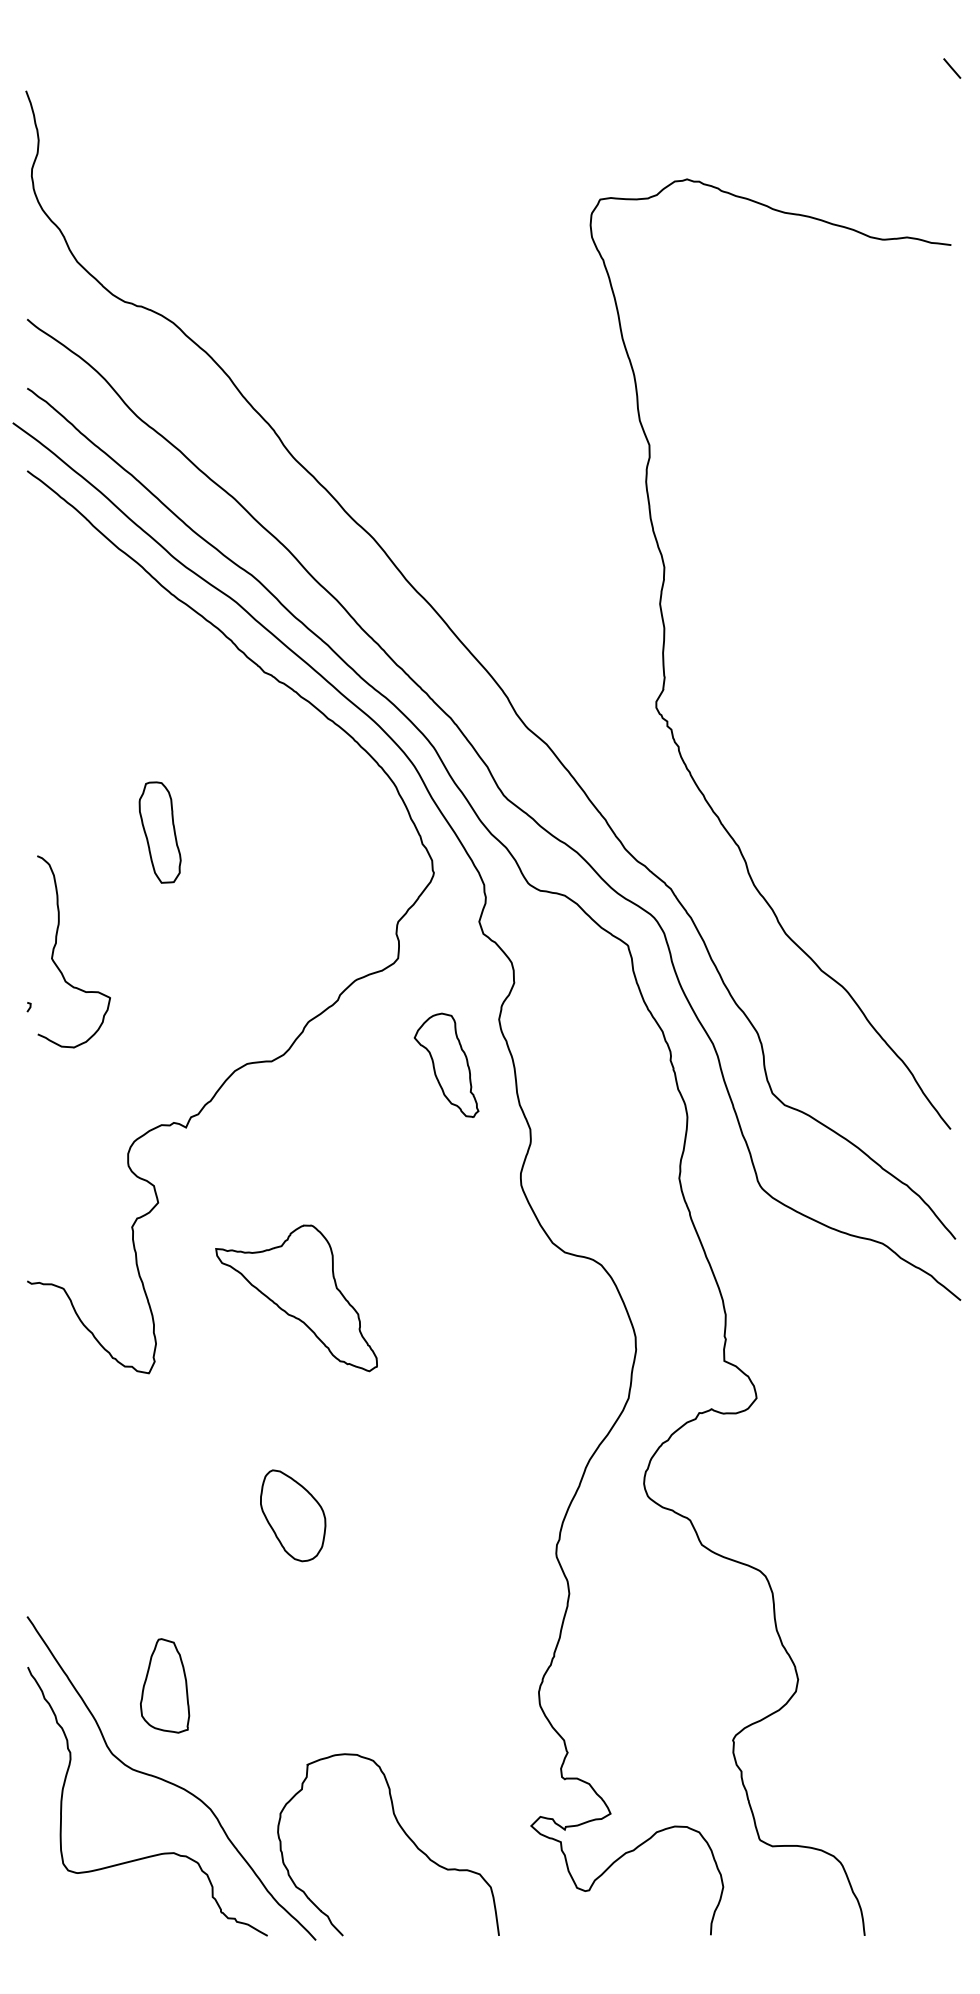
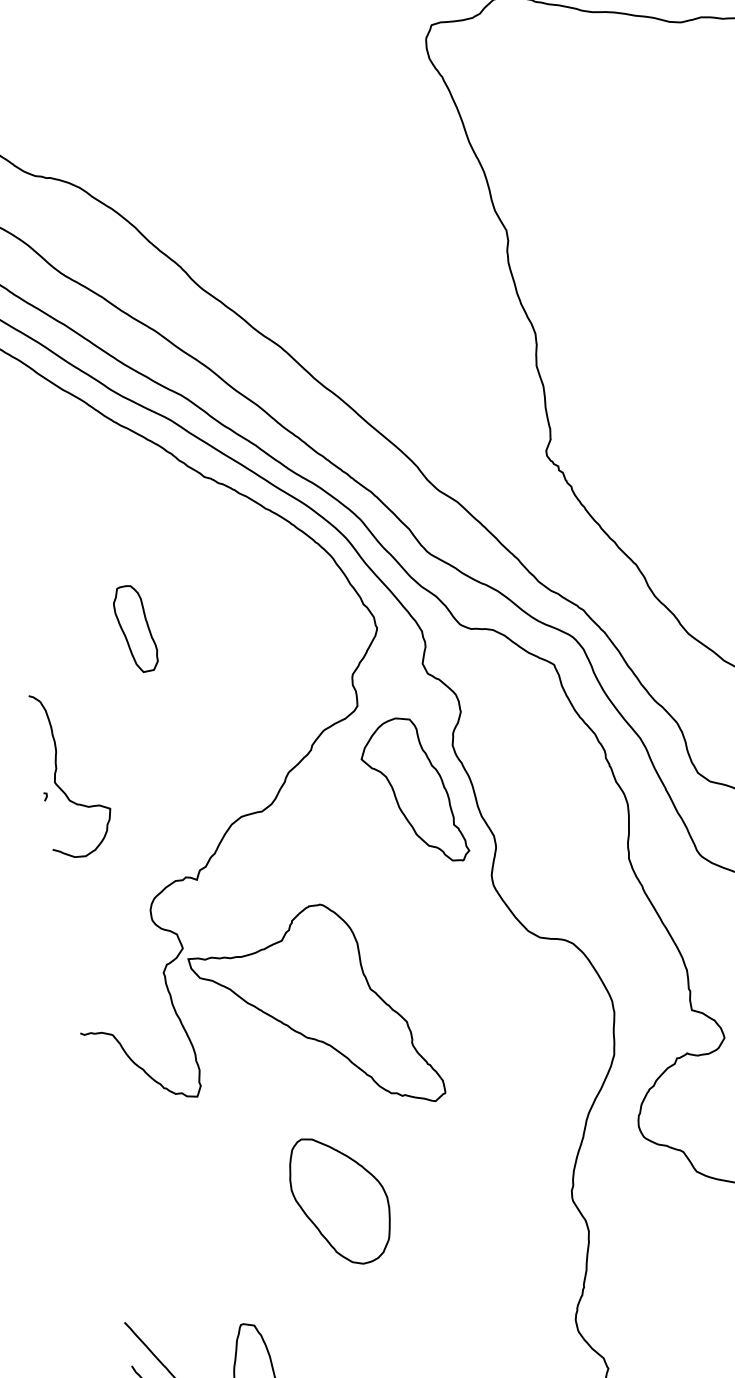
curve: (56, 944) -> (56, 769), moved
part: (446, 1065) -> (413, 792), size x1.67
part: (296, 1298) -> (314, 1012), size x1.67
part: (292, 1515) -> (339, 1200), size x1.67

